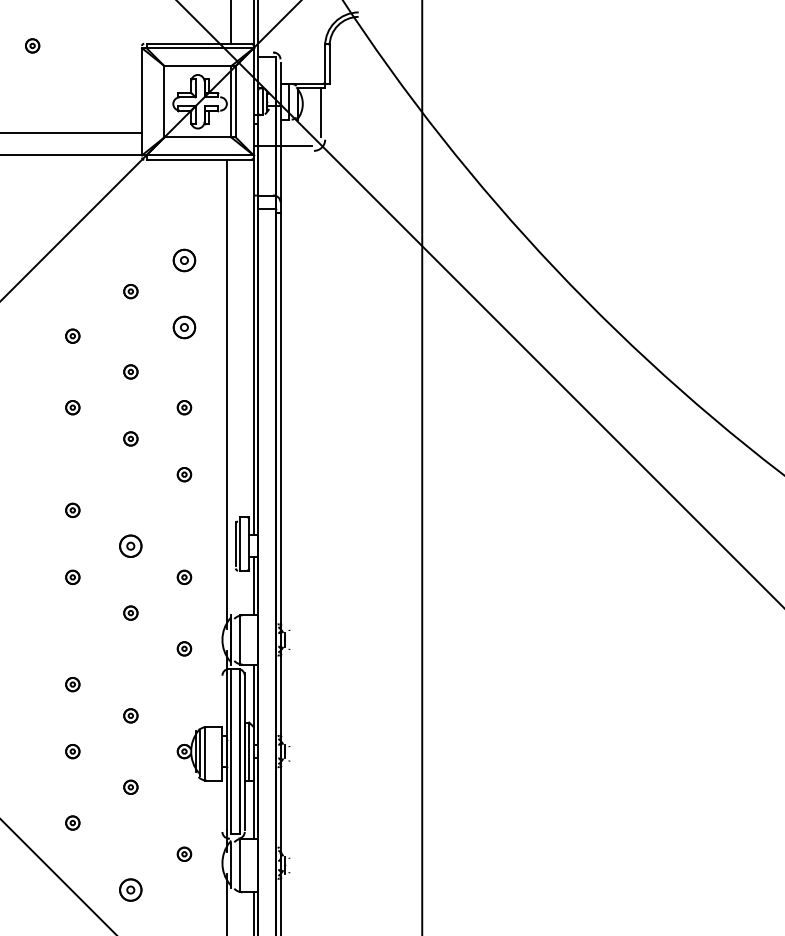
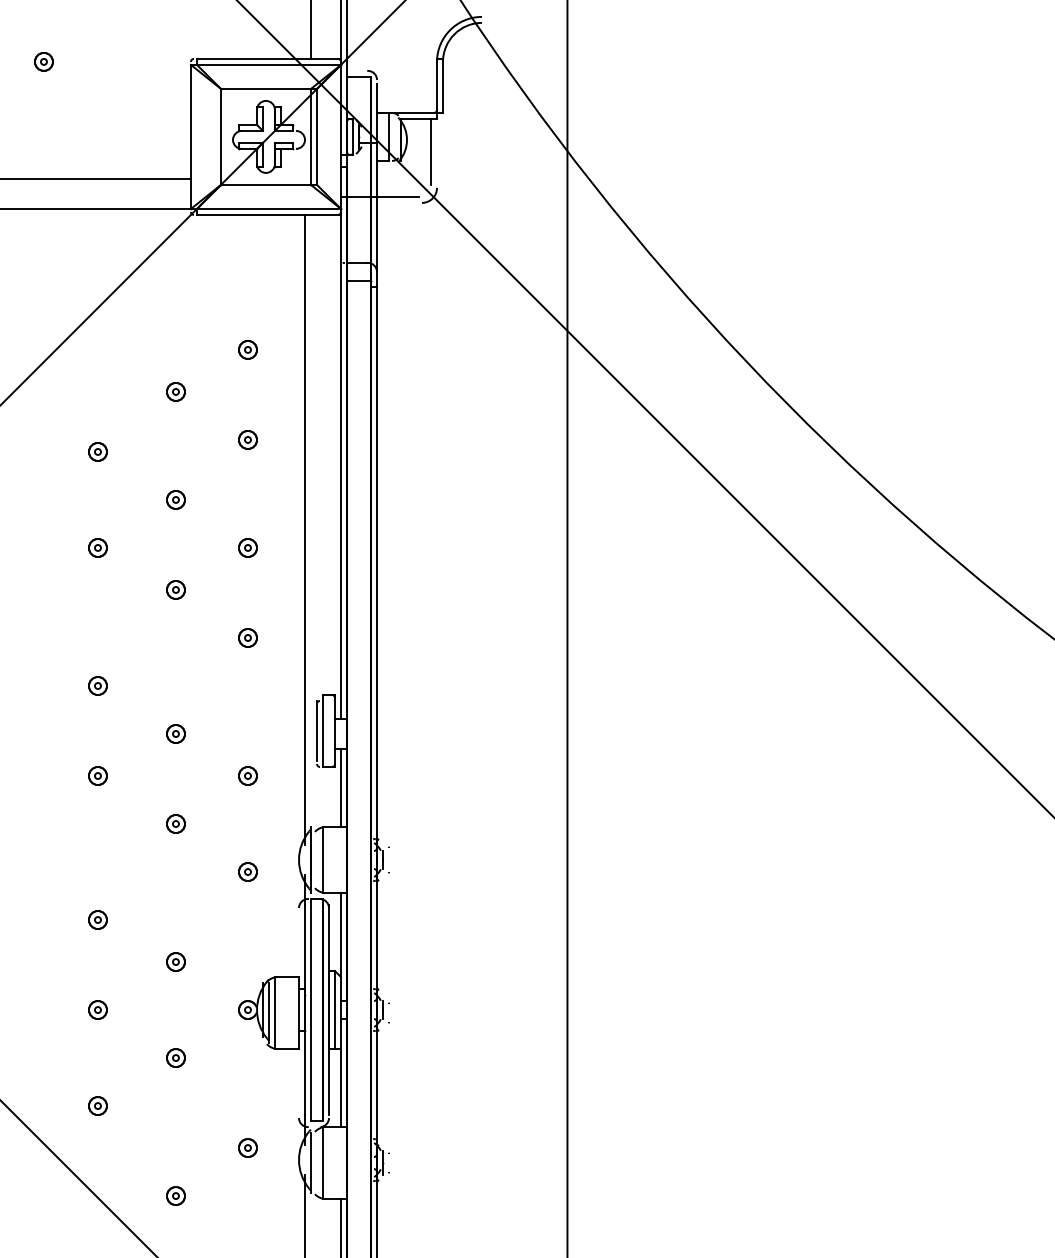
part: (184, 259) -> (248, 348), size x0.62
part: (184, 326) -> (248, 438), size x0.62
part: (130, 545) -> (175, 733), size x0.62
part: (130, 889) -> (175, 1195), size x0.62

